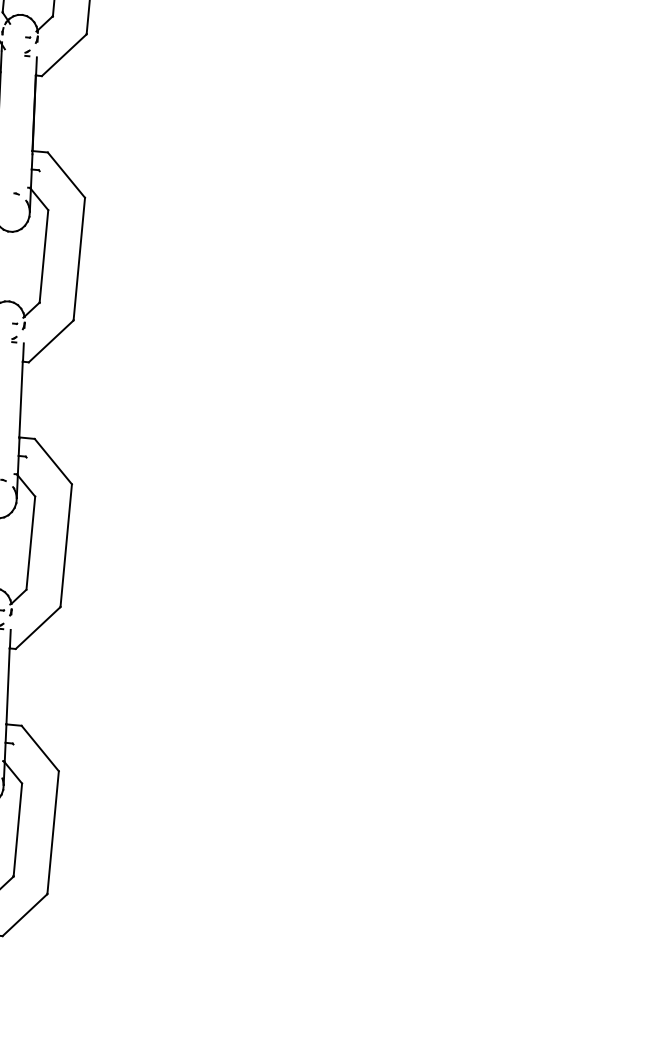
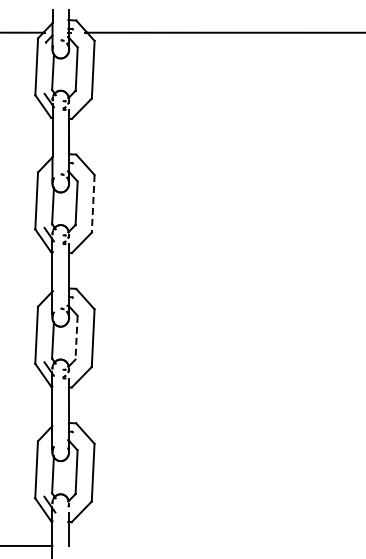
line: (79, 258) -> (93, 203), solid -> dashed
line: (30, 542) -> (76, 337), solid -> dashed

